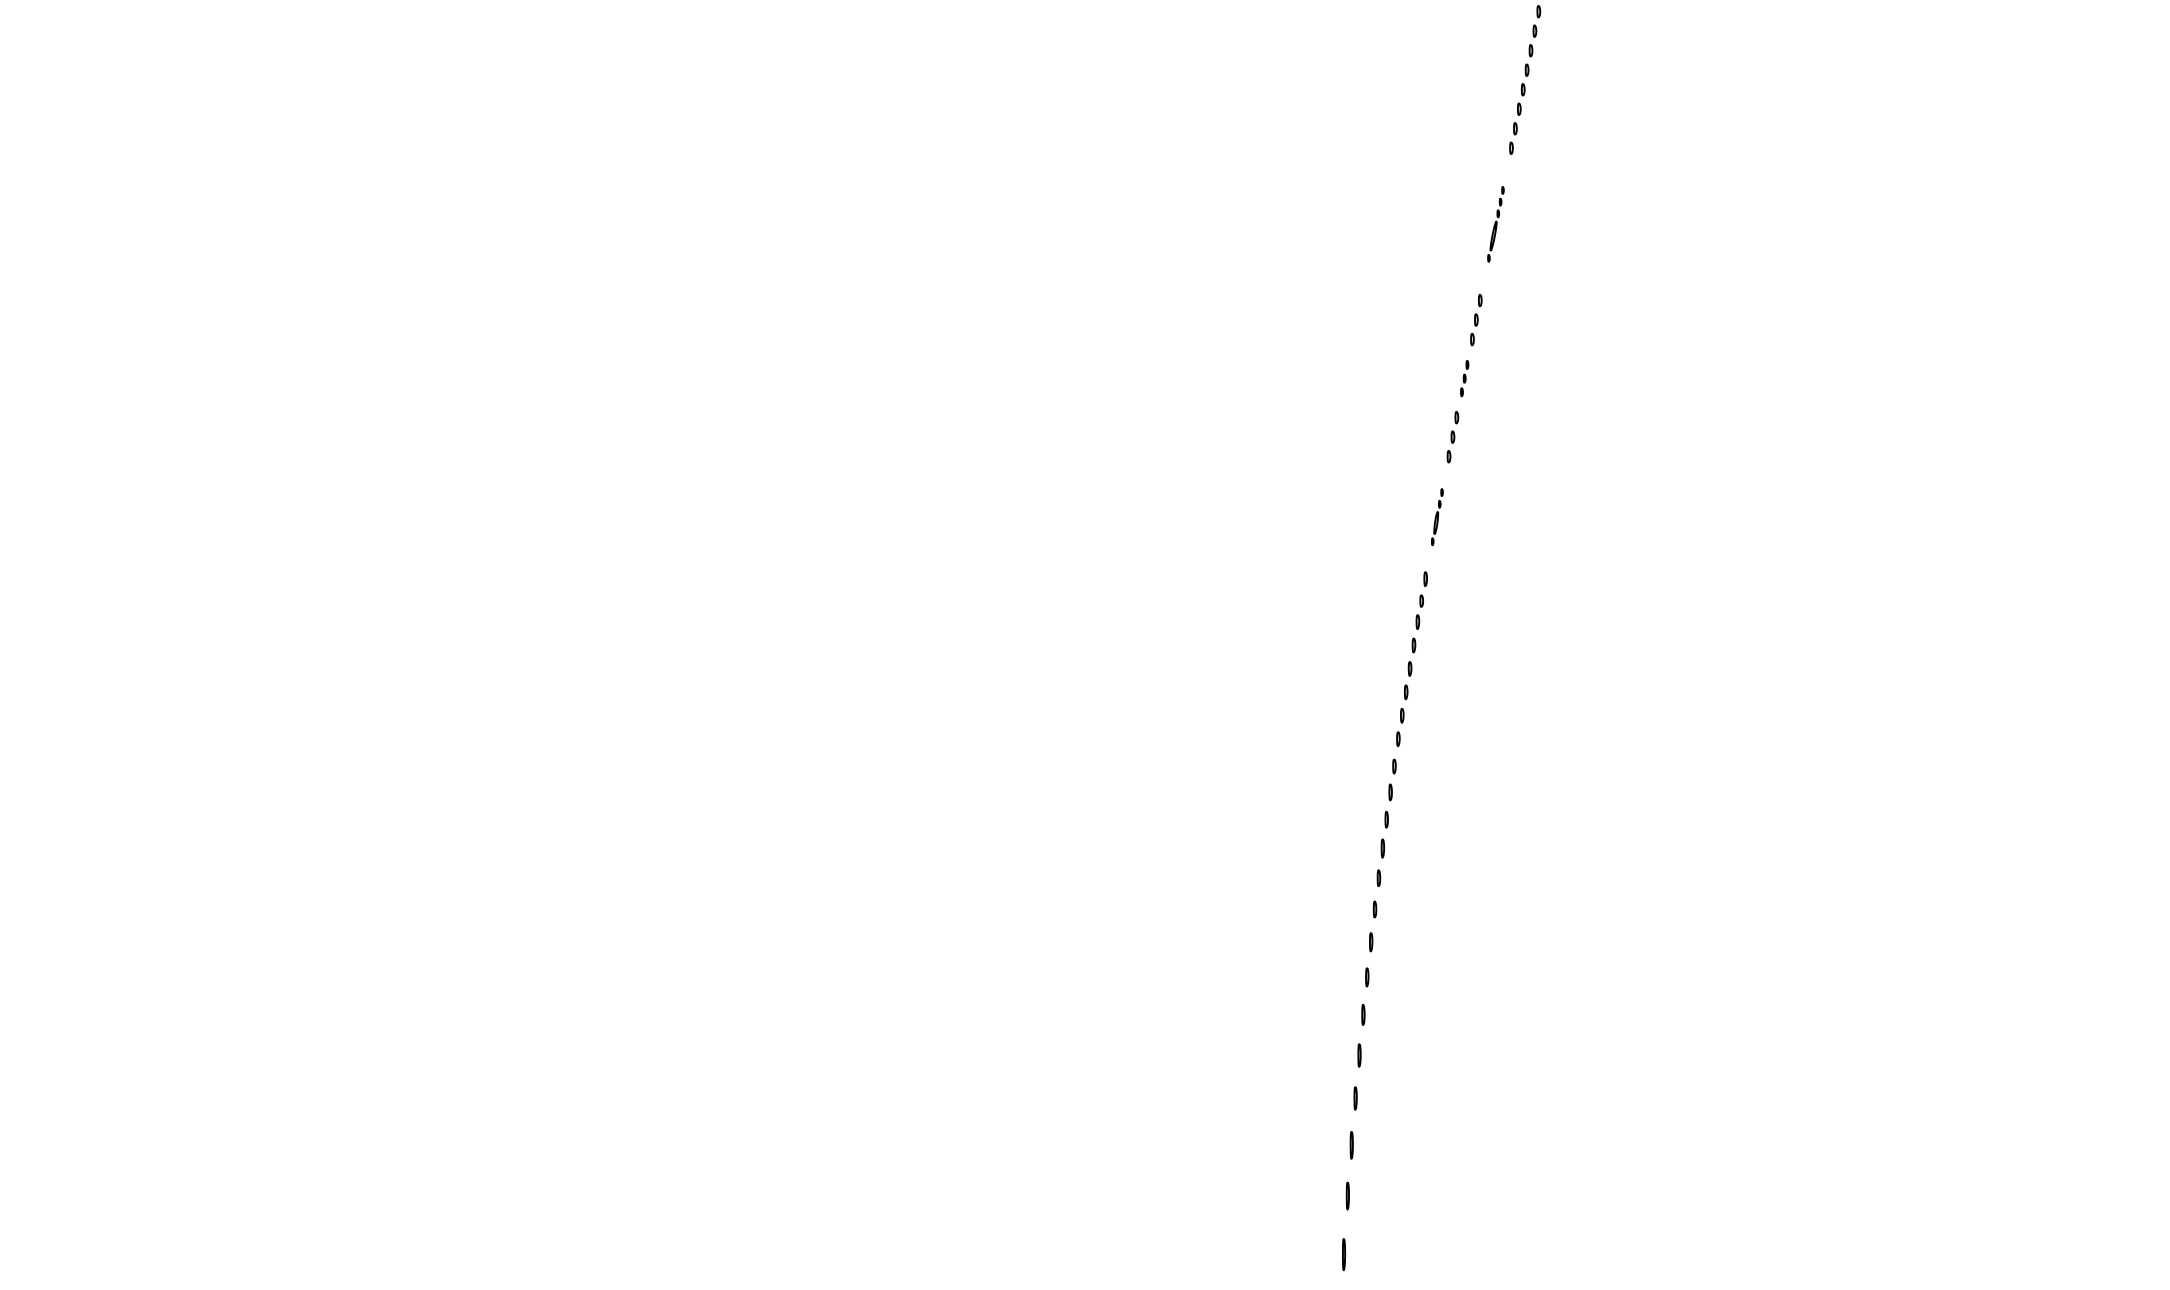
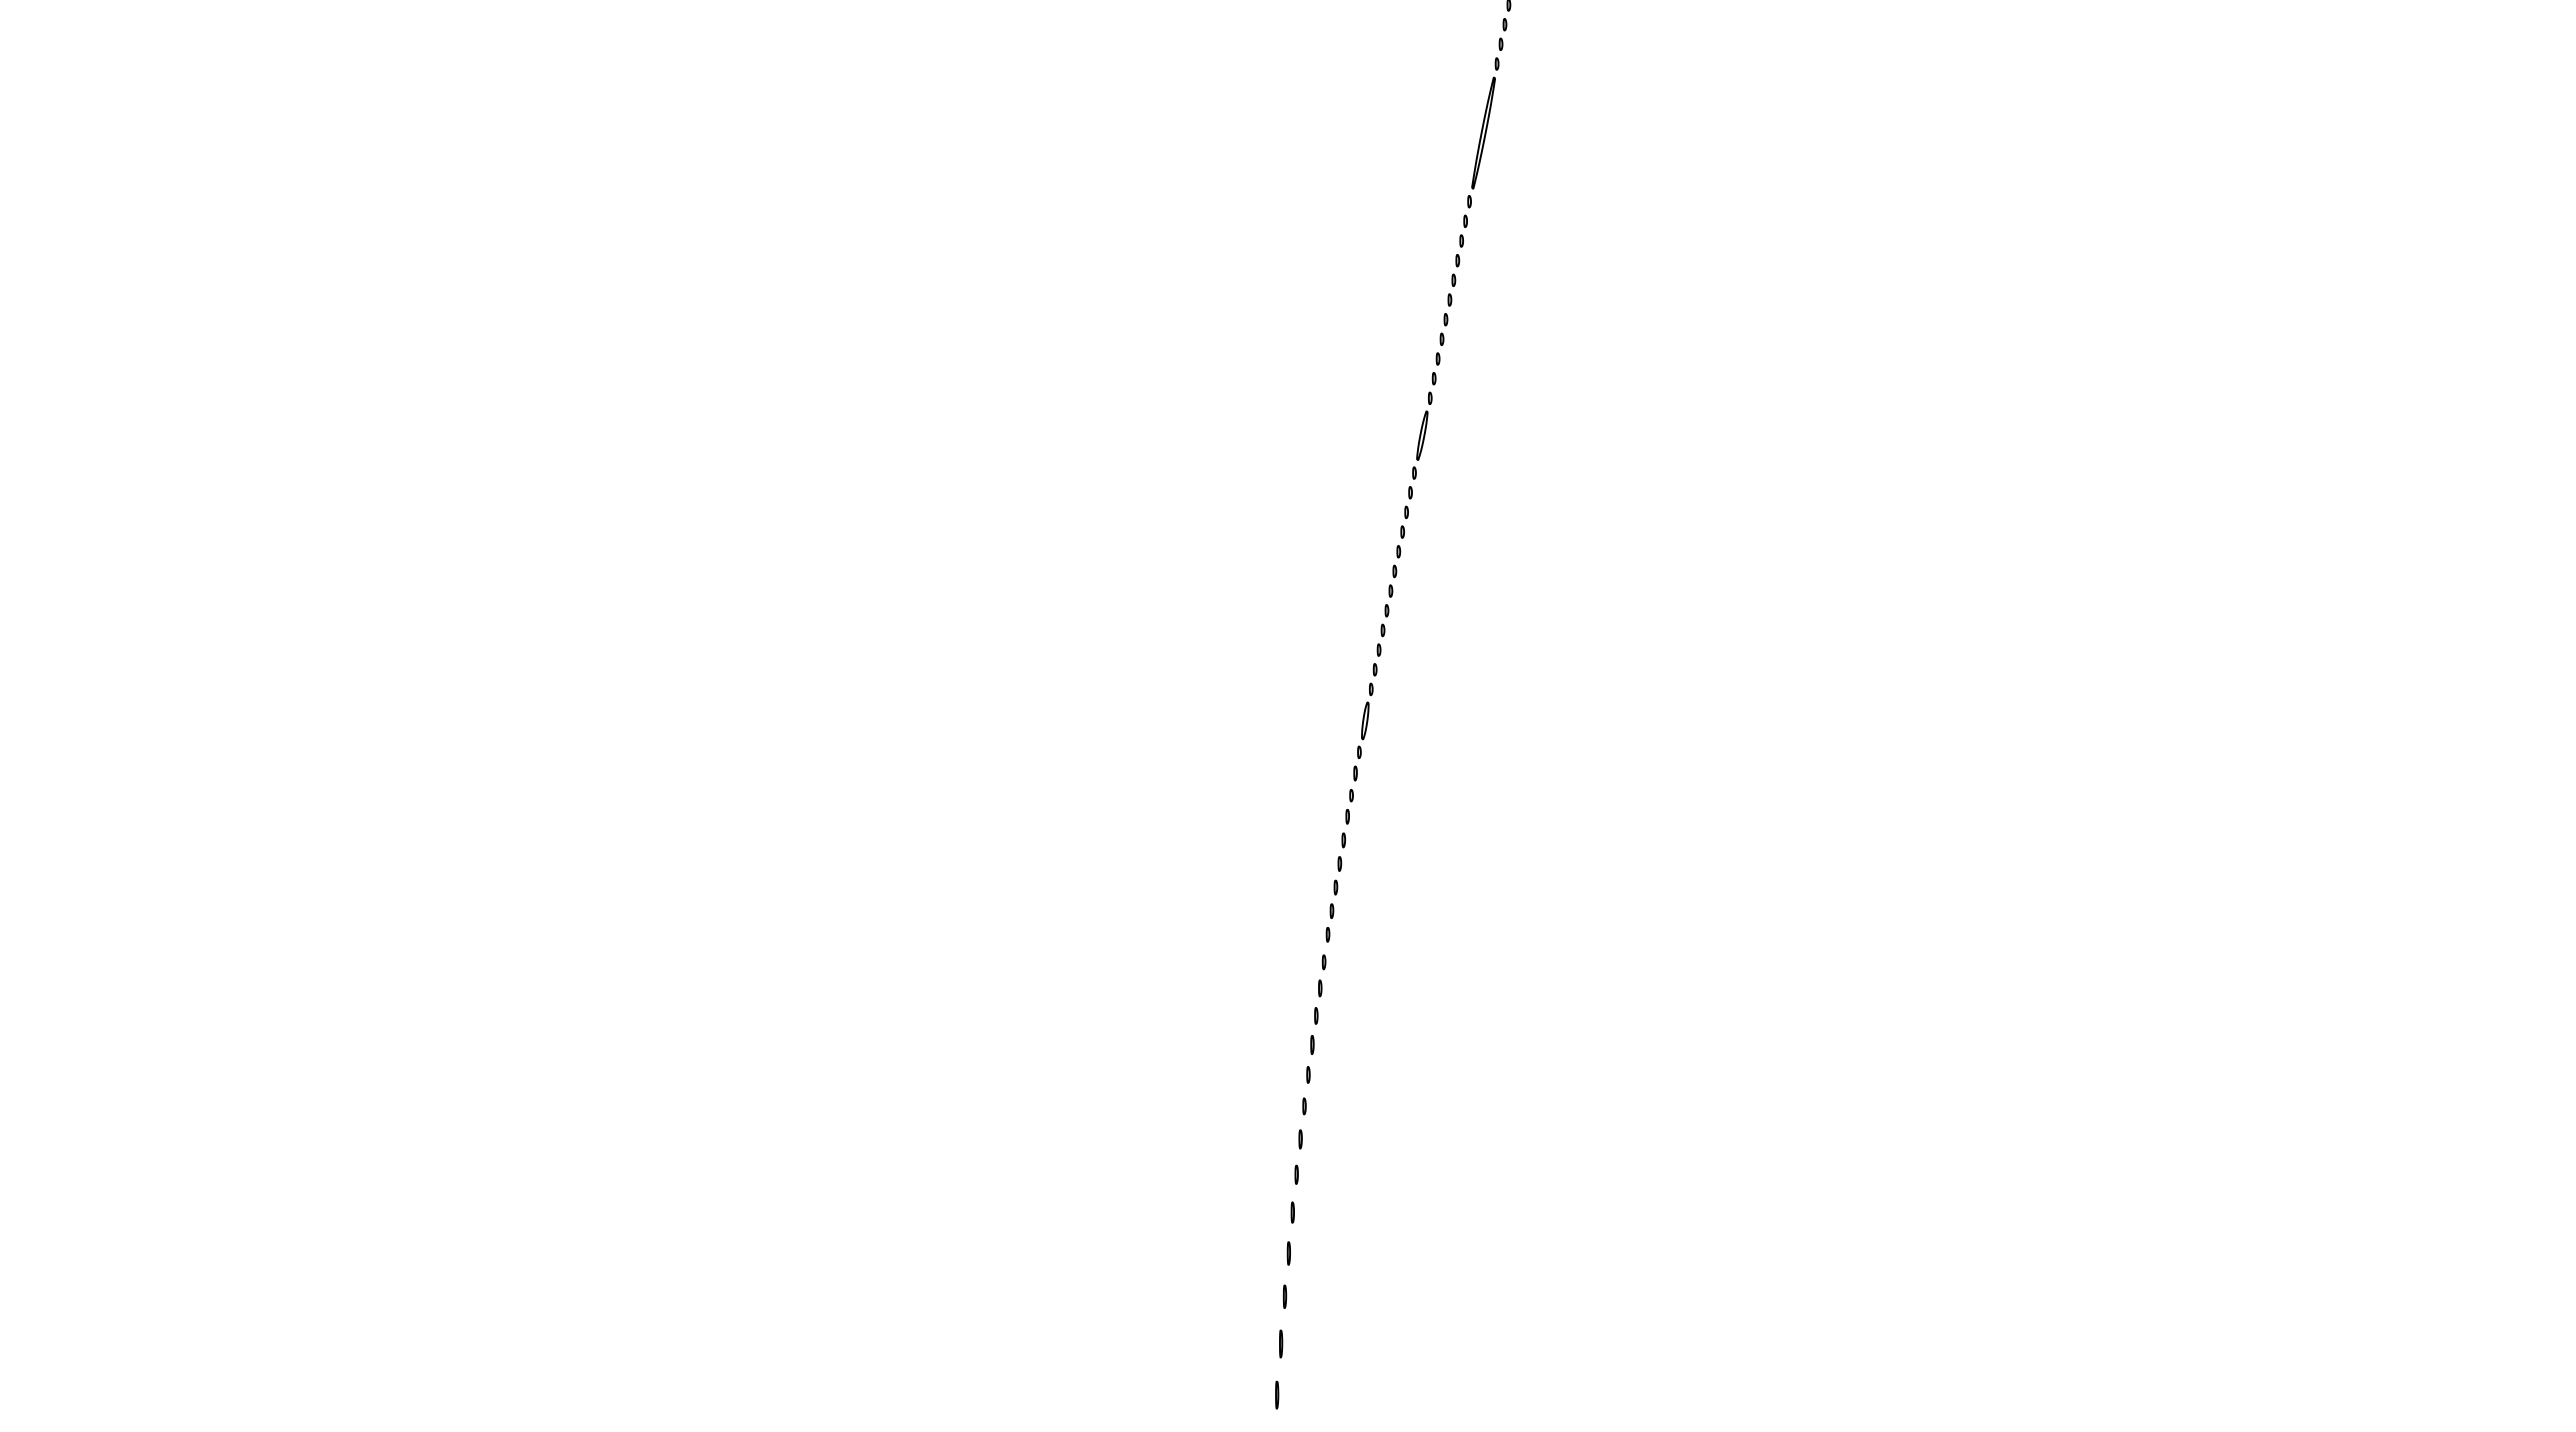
part: (1496, 223) -> (1426, 415), size x1.67
part: (1464, 378) -> (1394, 571), size x1.43
part: (1437, 516) -> (1367, 710), size x1.67

